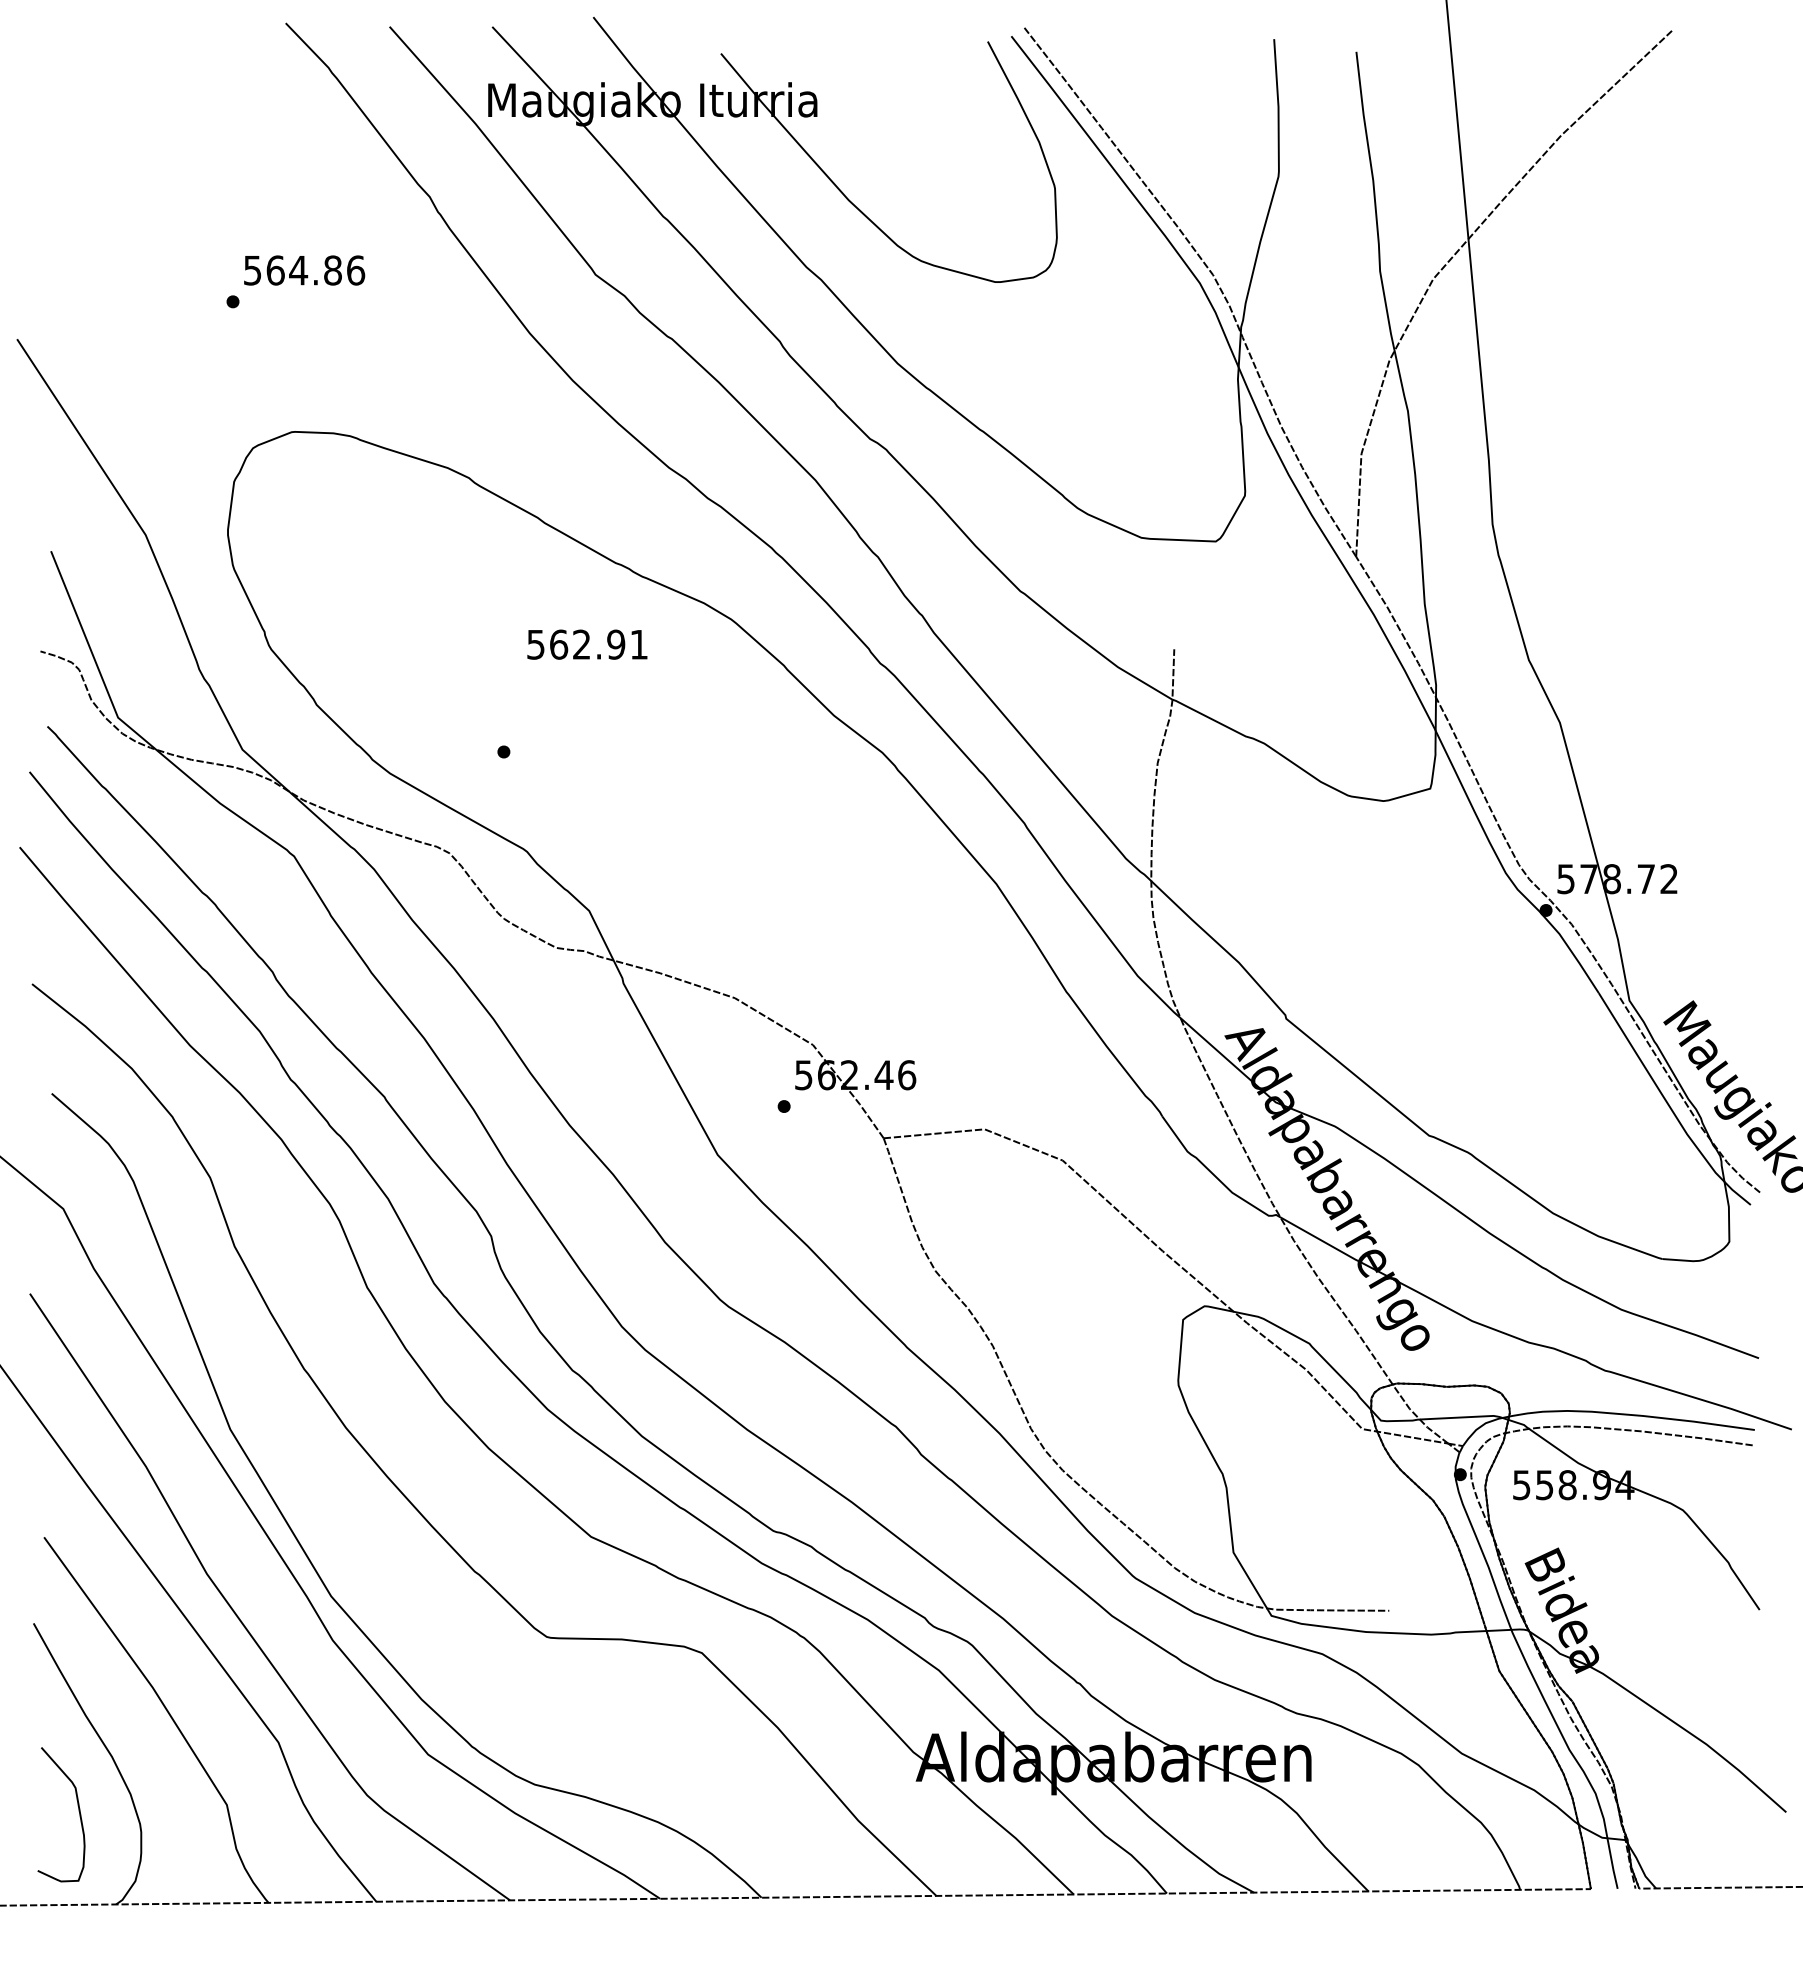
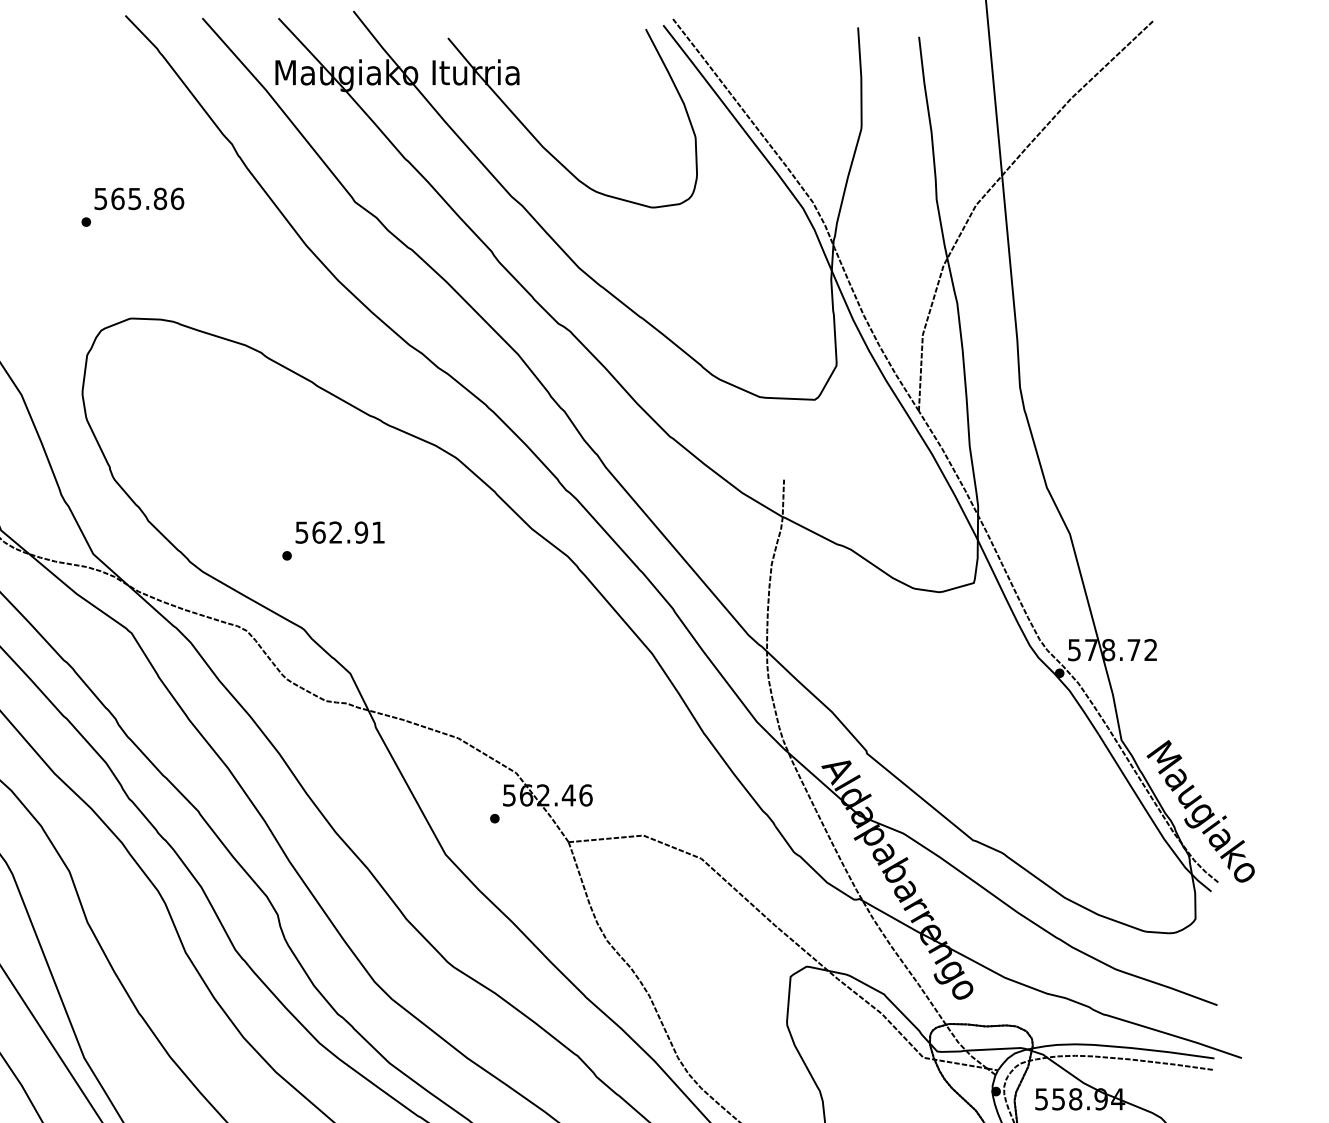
text: (298, 270) -> (134, 198), 564.86 -> 565.86
text: (587, 644) -> (340, 532), moved

